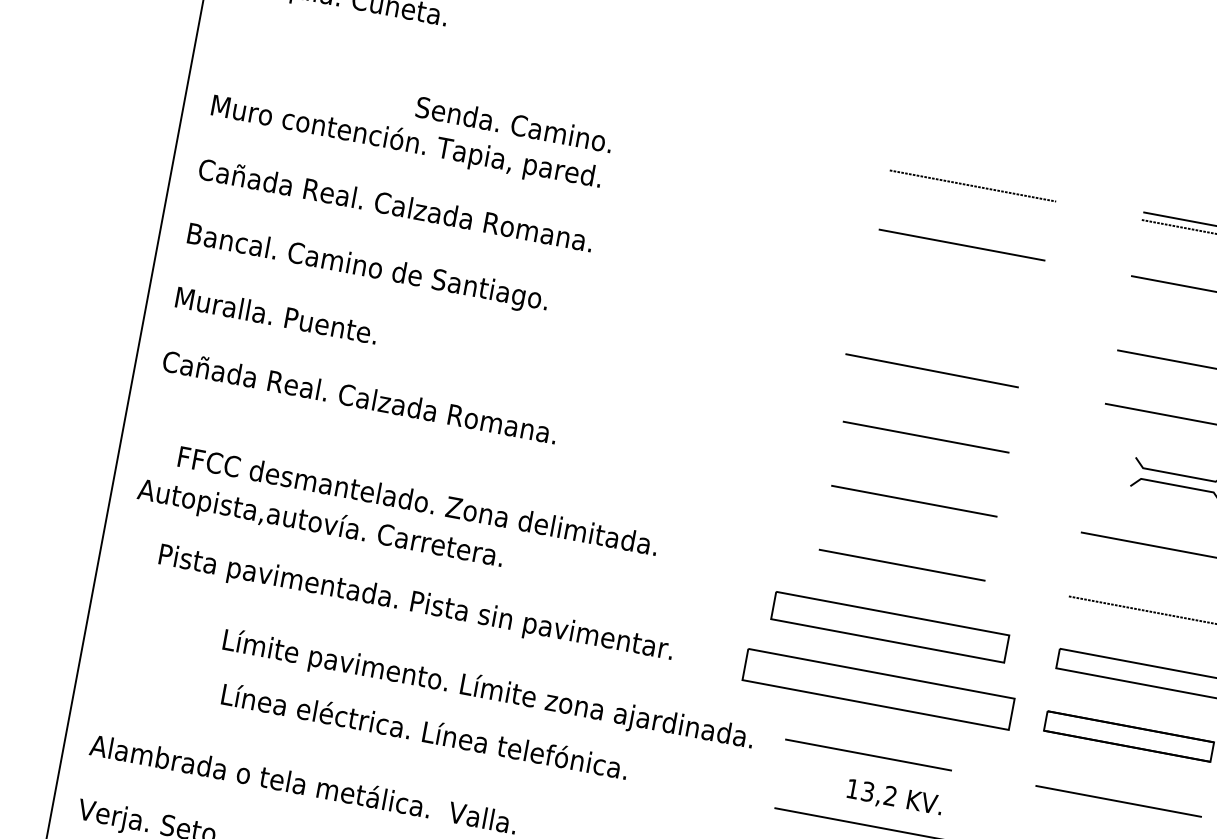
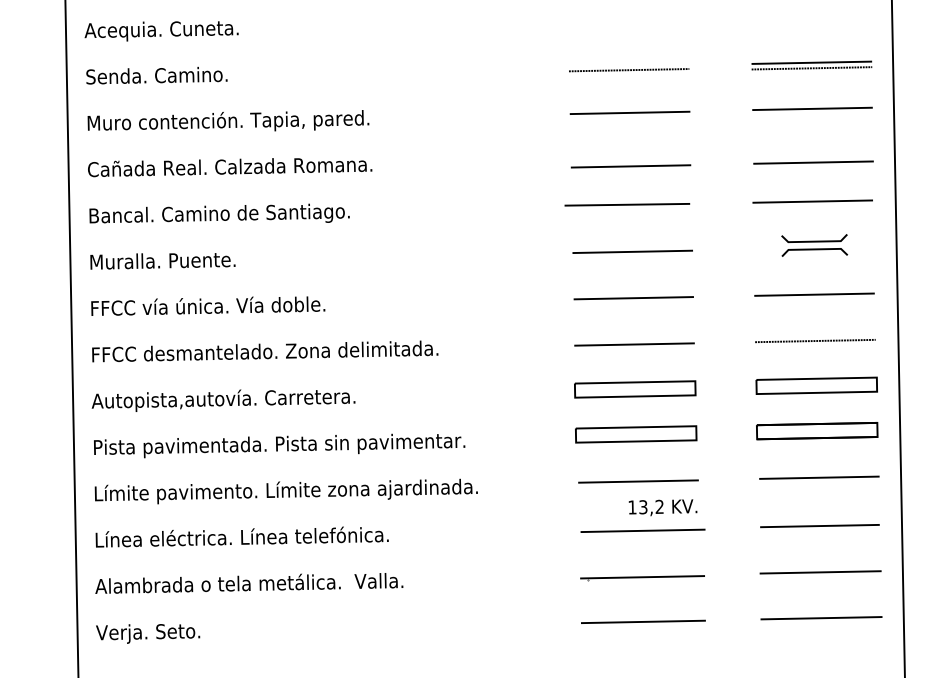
text: (513, 124) -> (156, 75), moved
line: (947, 318) -> (630, 166), added
text: (359, 398) -> (232, 306), Cañada Real. Calzada Romana. -> FFCC vía única. Vía doble.
text: (418, 500) -> (265, 351), moved
text: (415, 603) -> (279, 445), moved
part: (890, 627) -> (635, 389), size x0.71
part: (879, 689) -> (636, 434), size x0.62
text: (487, 690) -> (285, 491), moved
text: (424, 730) -> (241, 536), moved

